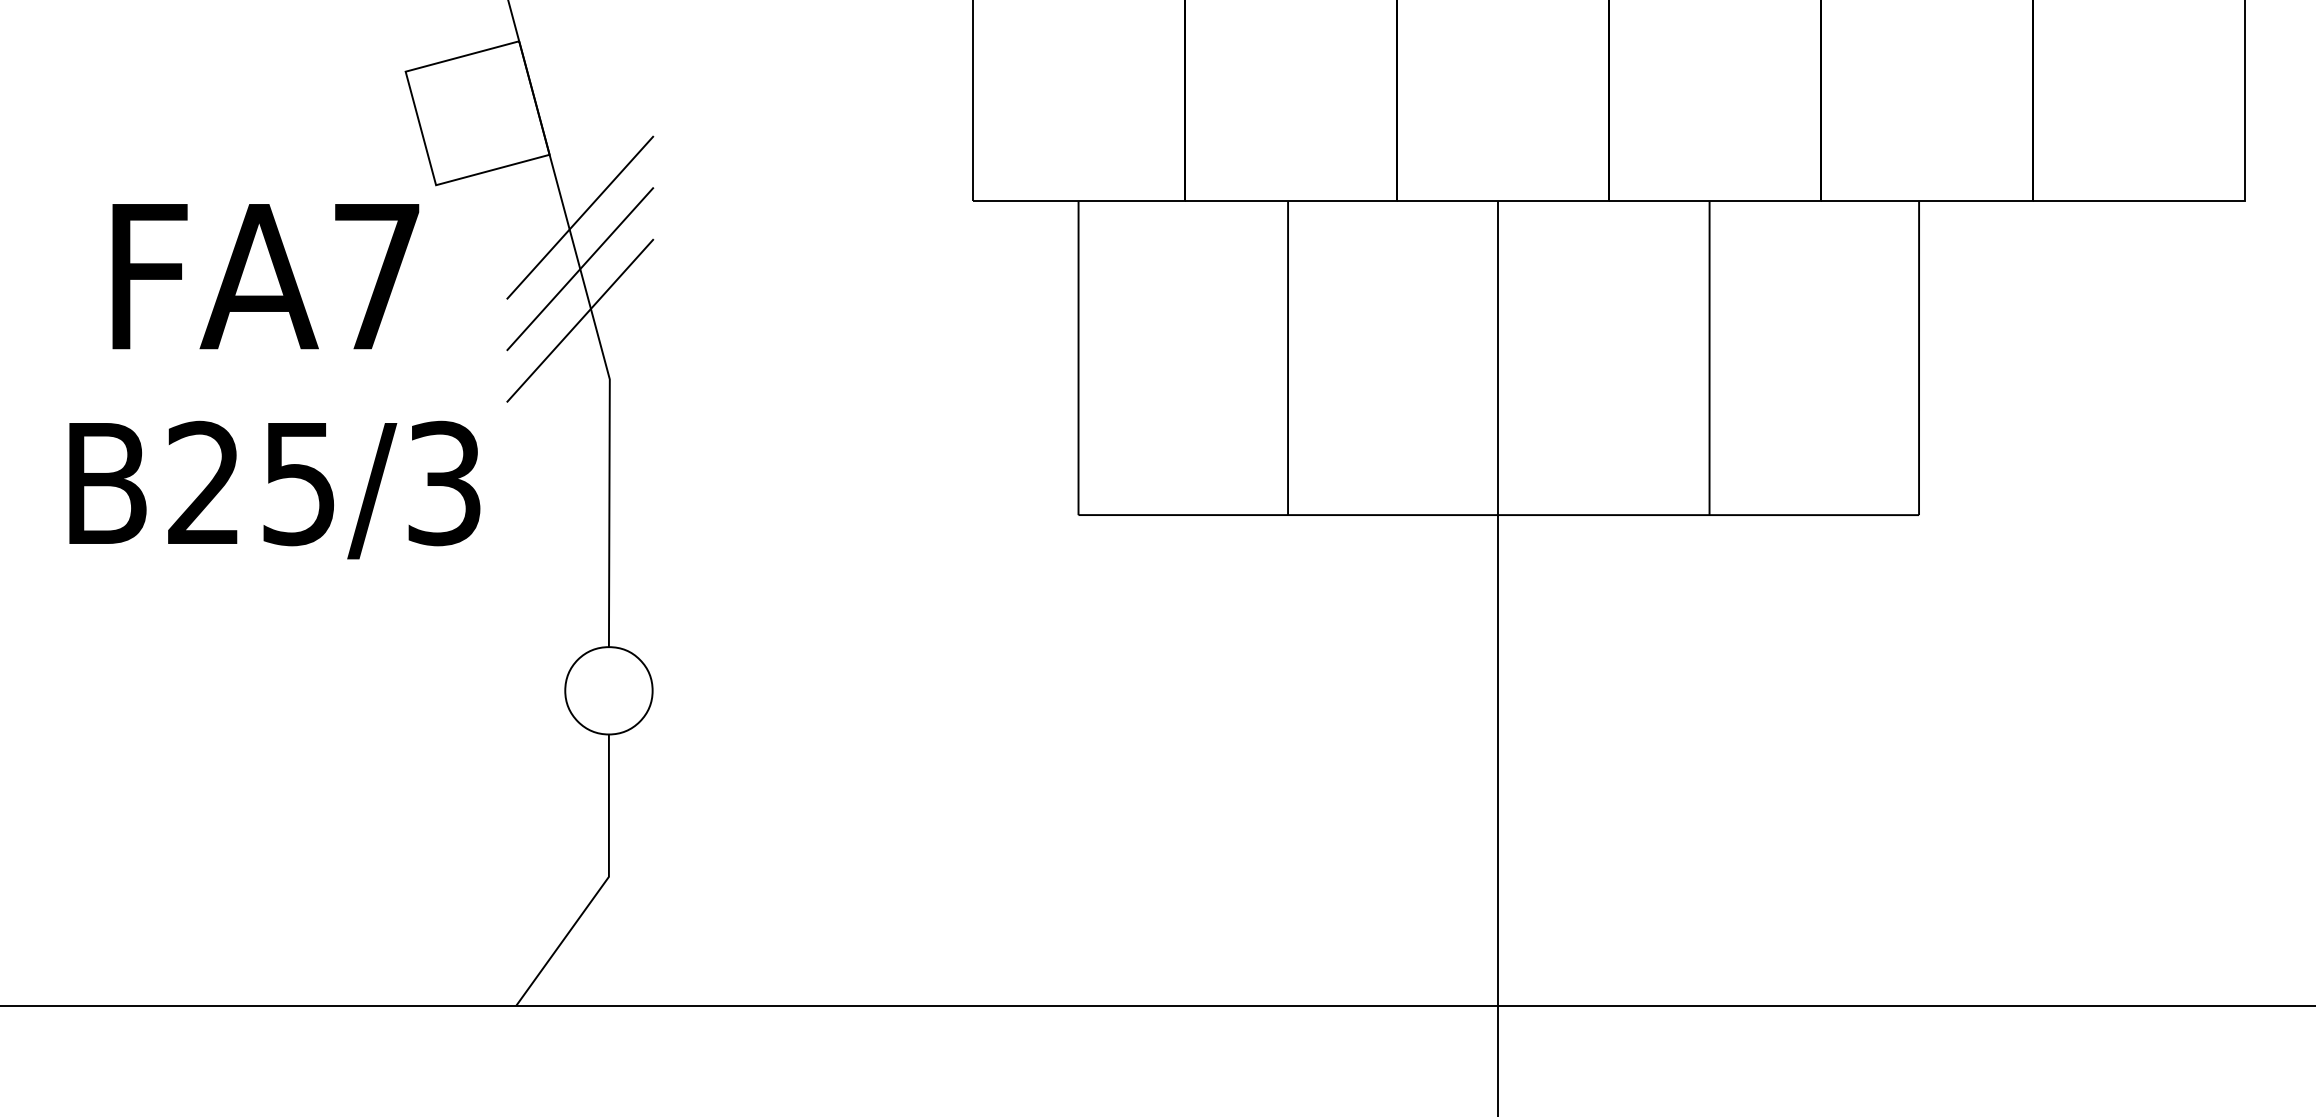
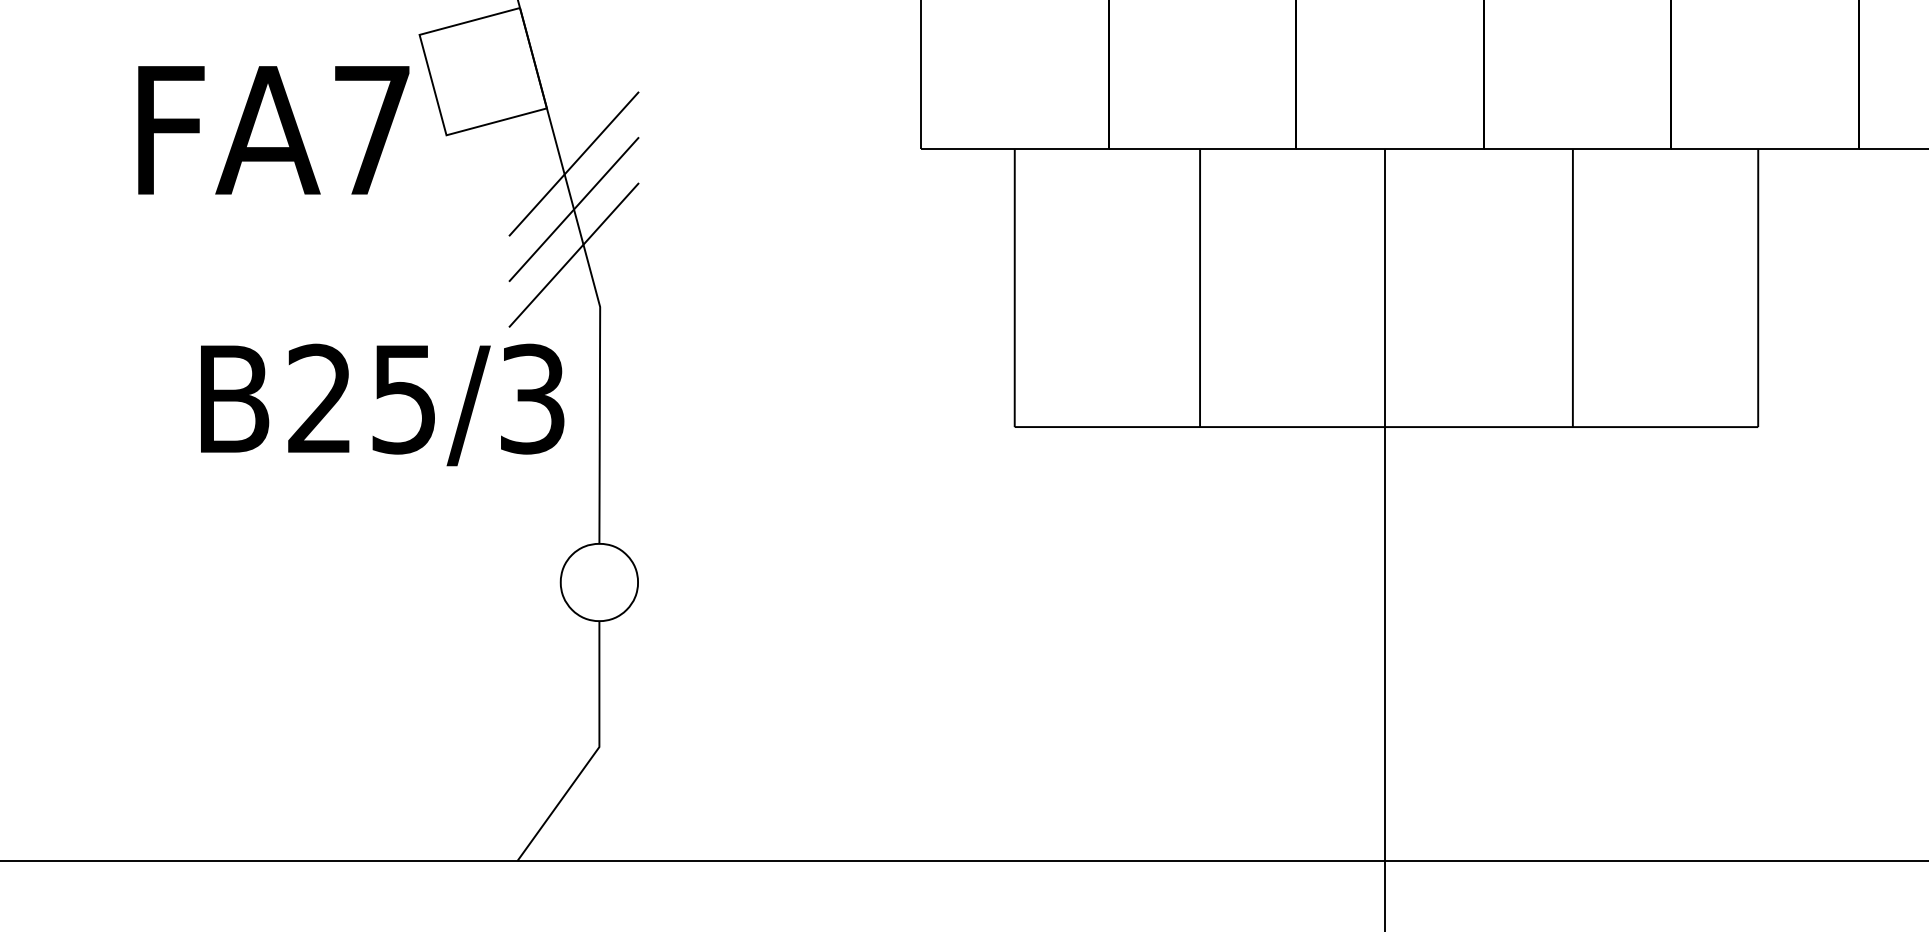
text: (265, 276) -> (273, 130), moved
text: (274, 489) -> (382, 404), moved

